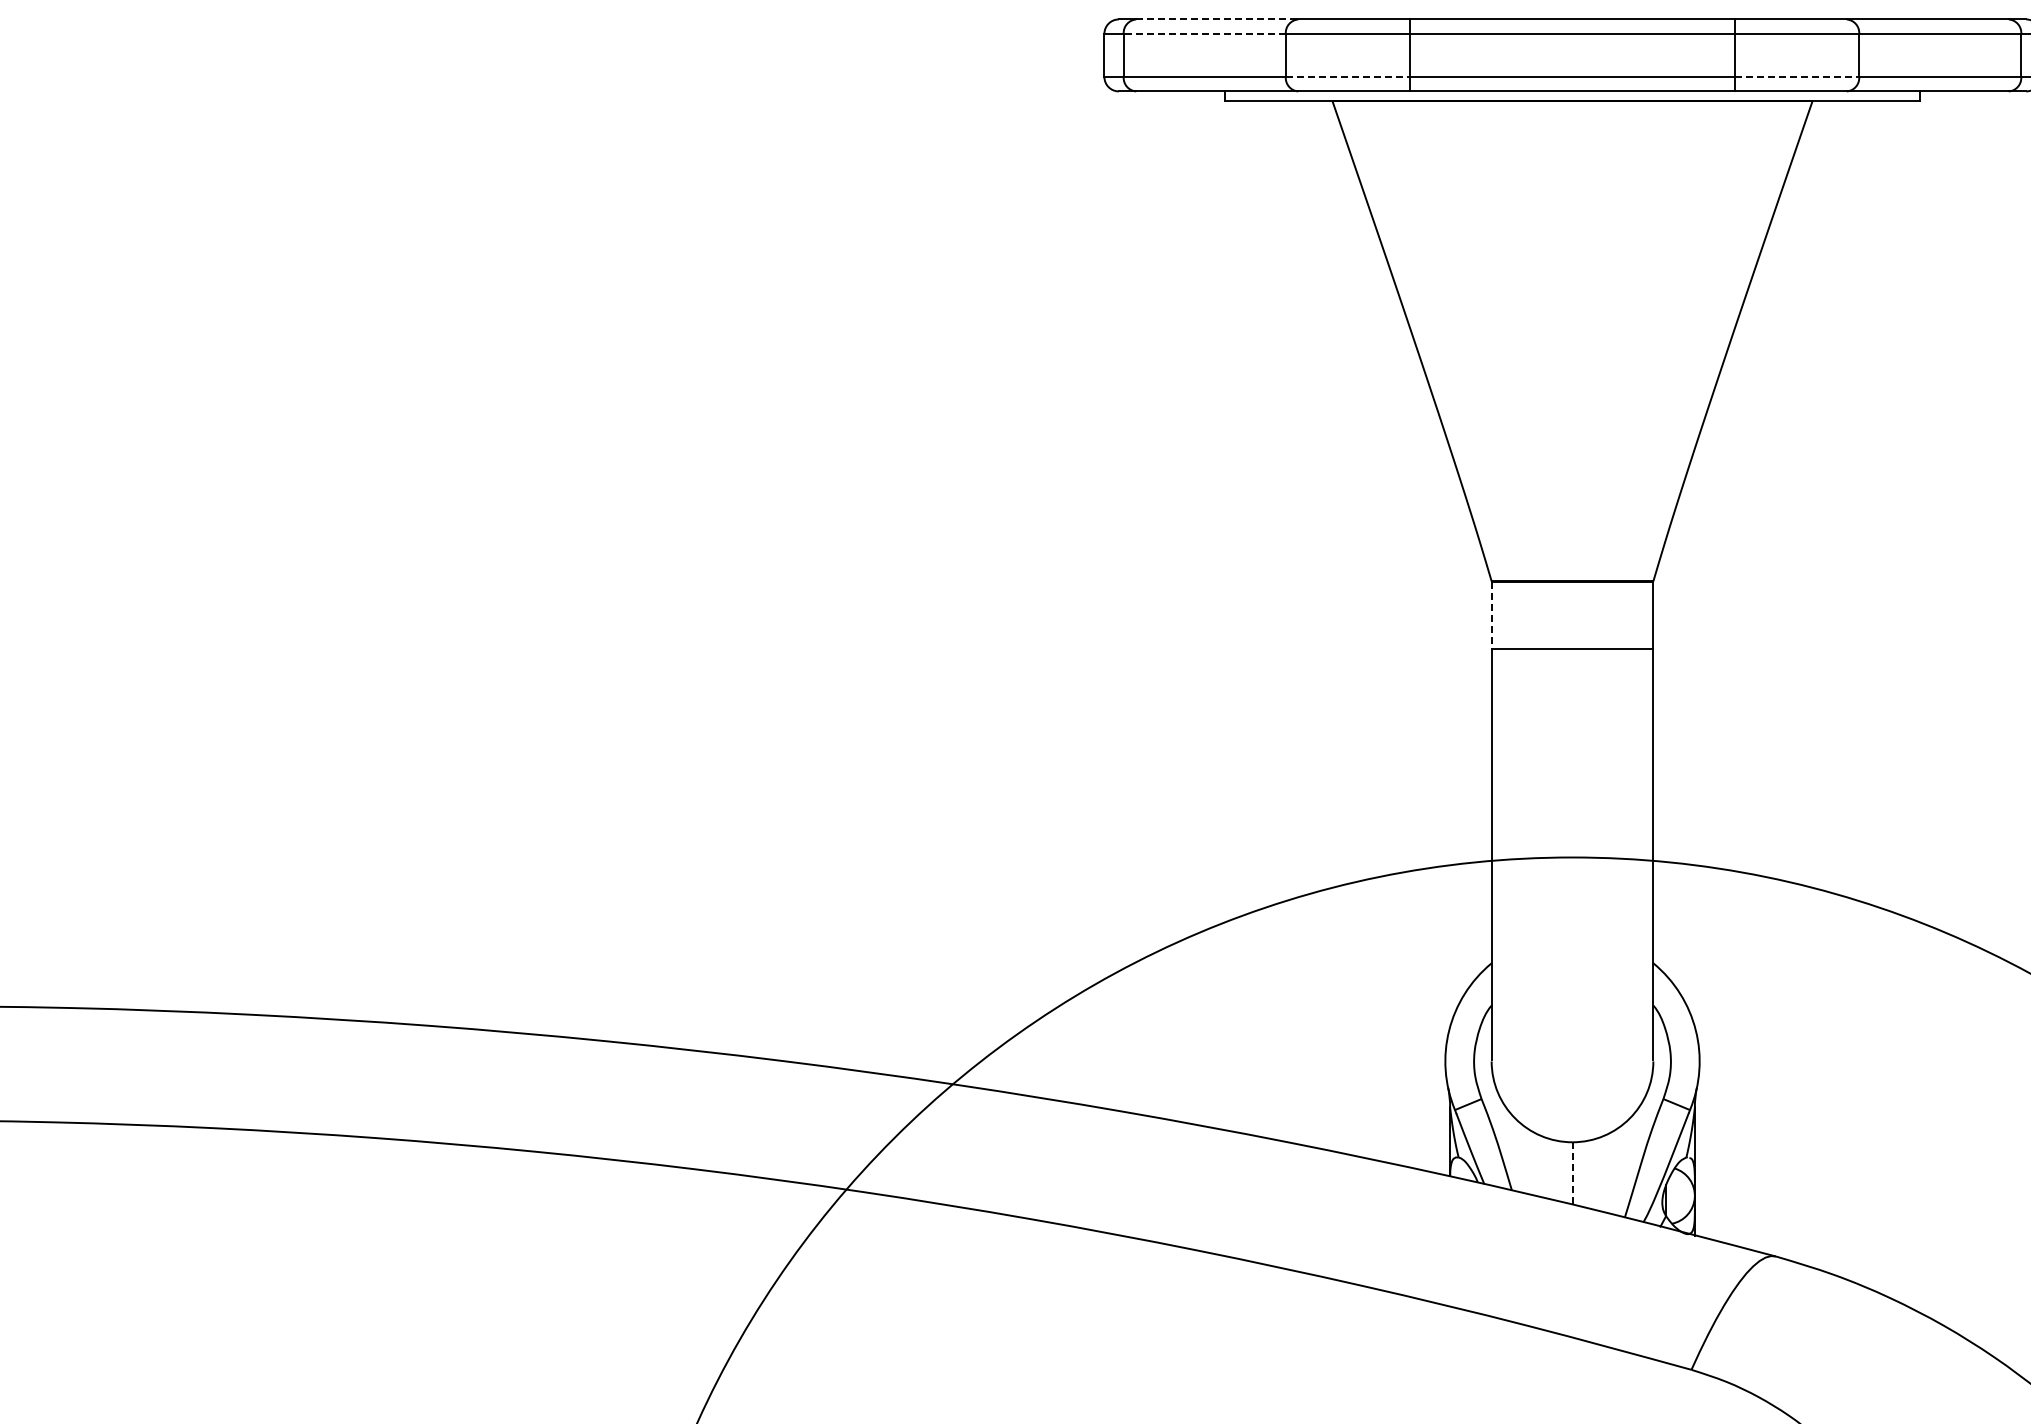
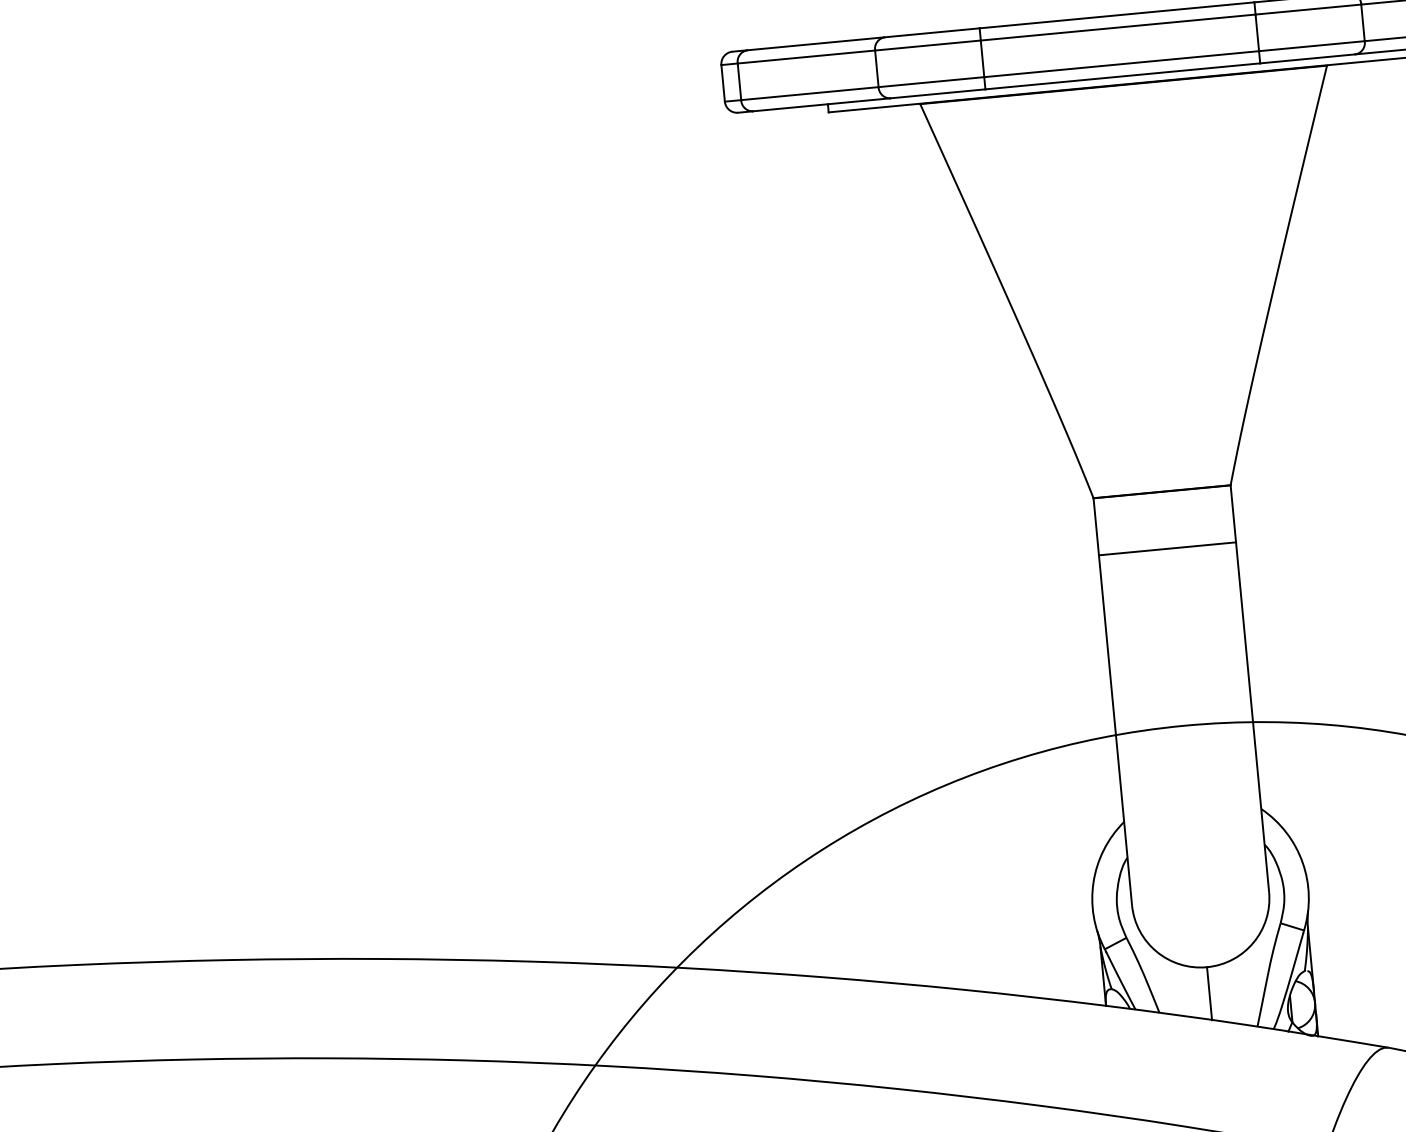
line: (1217, 19) -> (816, 43), dashed -> solid
line: (1204, 33) -> (806, 56), dashed -> solid
line: (1348, 77) -> (931, 82), dashed -> solid
line: (1797, 77) -> (1312, 46), dashed -> solid
line: (1491, 615) -> (1096, 527), dashed -> solid
line: (1572, 1174) -> (1209, 994), dashed -> solid

